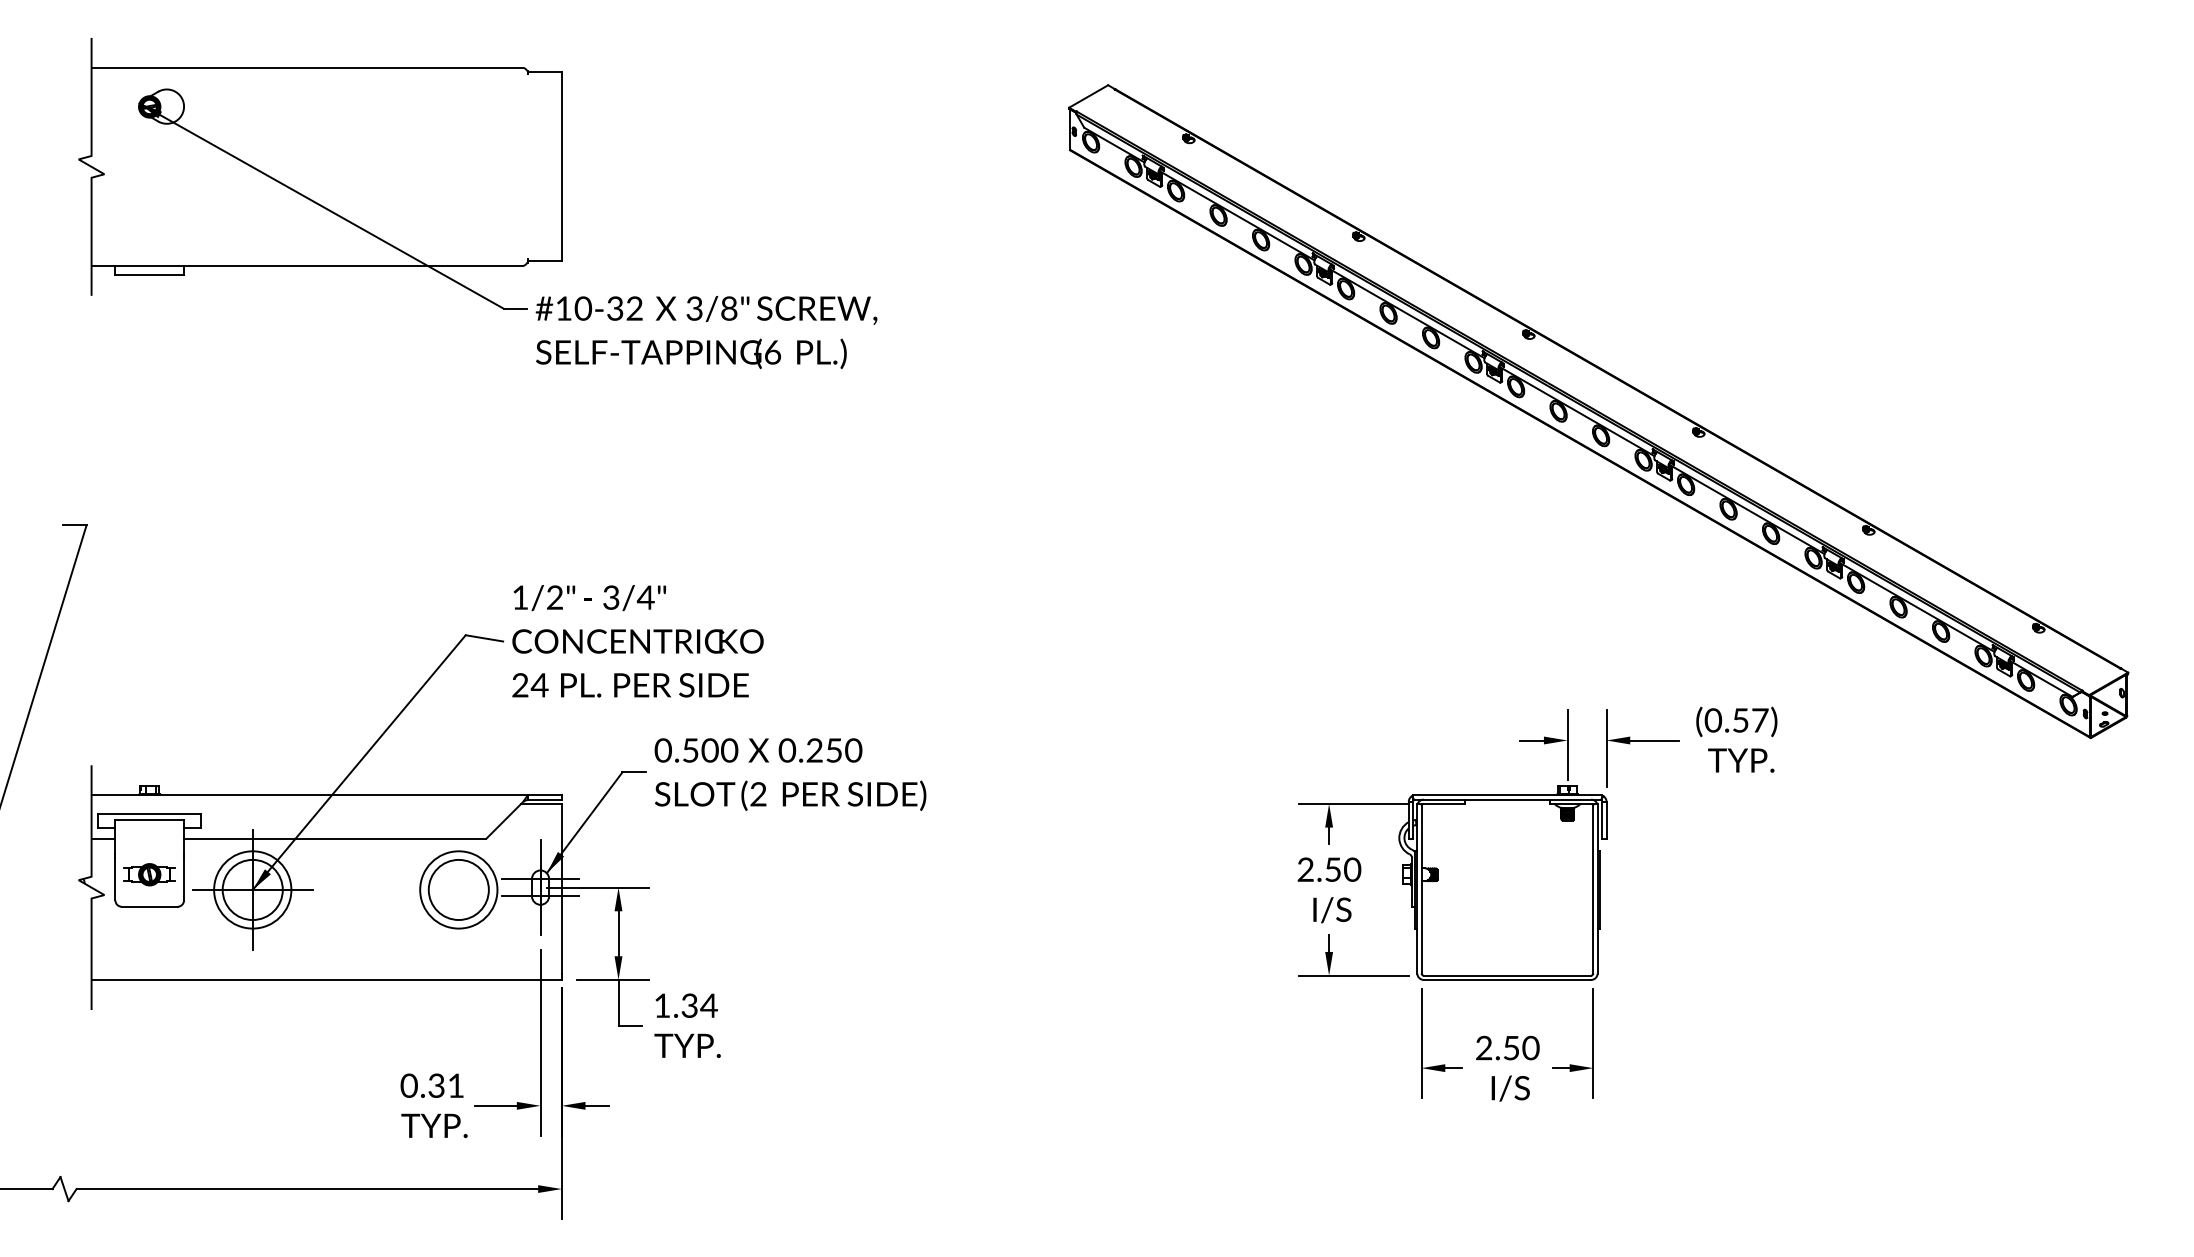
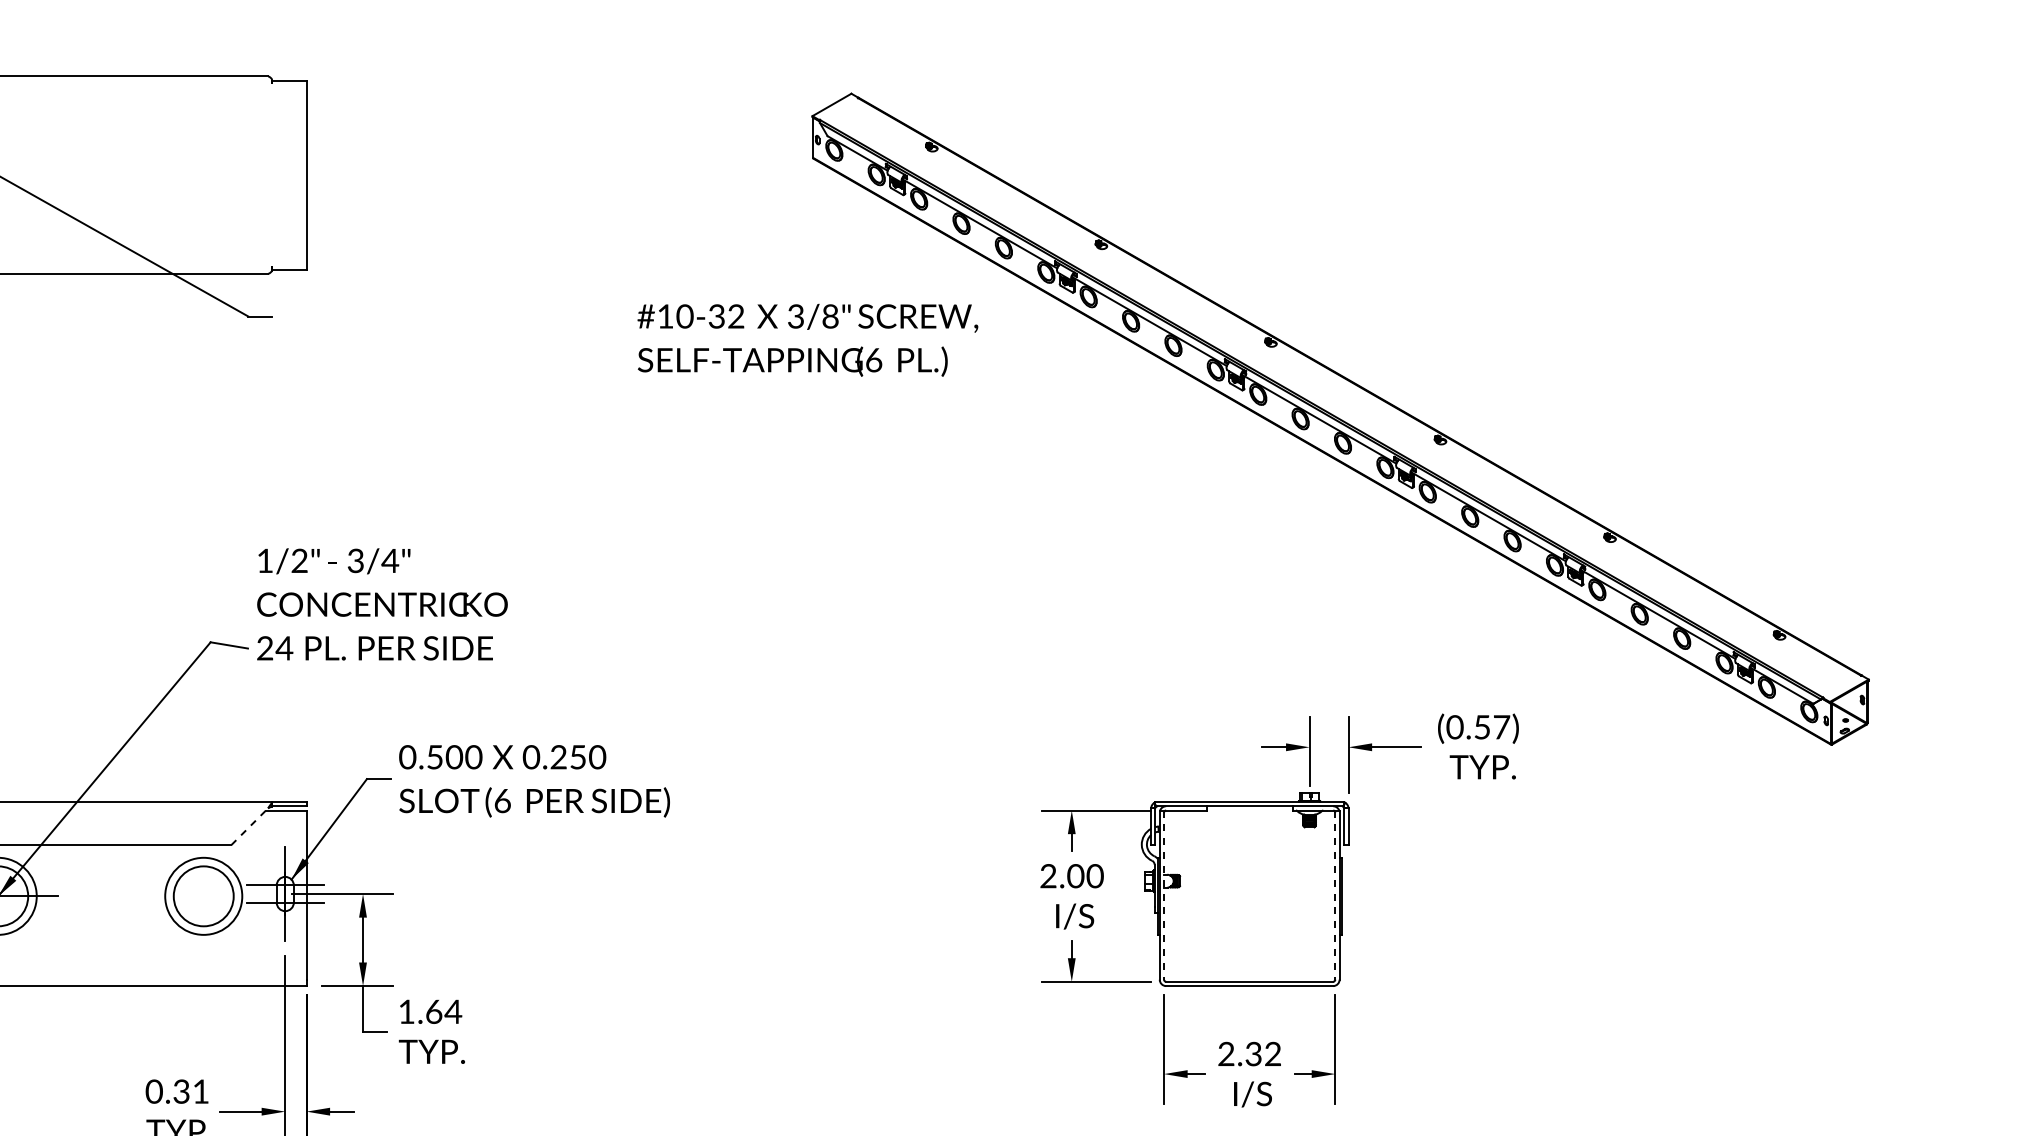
text: (706, 332) -> (807, 340), moved
text: (637, 641) -> (381, 604), moved
text: (758, 794) -> (502, 801), (2 -> (6
line: (505, 819) -> (250, 826), solid -> dashed
text: (1332, 869) -> (1075, 875), 2.50 -> 2.00
line: (1421, 888) -> (1163, 894), solid -> dashed
line: (1593, 888) -> (1335, 894), solid -> dashed
text: (689, 1005) -> (433, 1011), 1.34 -> 1.64
text: (1521, 1047) -> (1263, 1053), 2.50 -> 2.32

